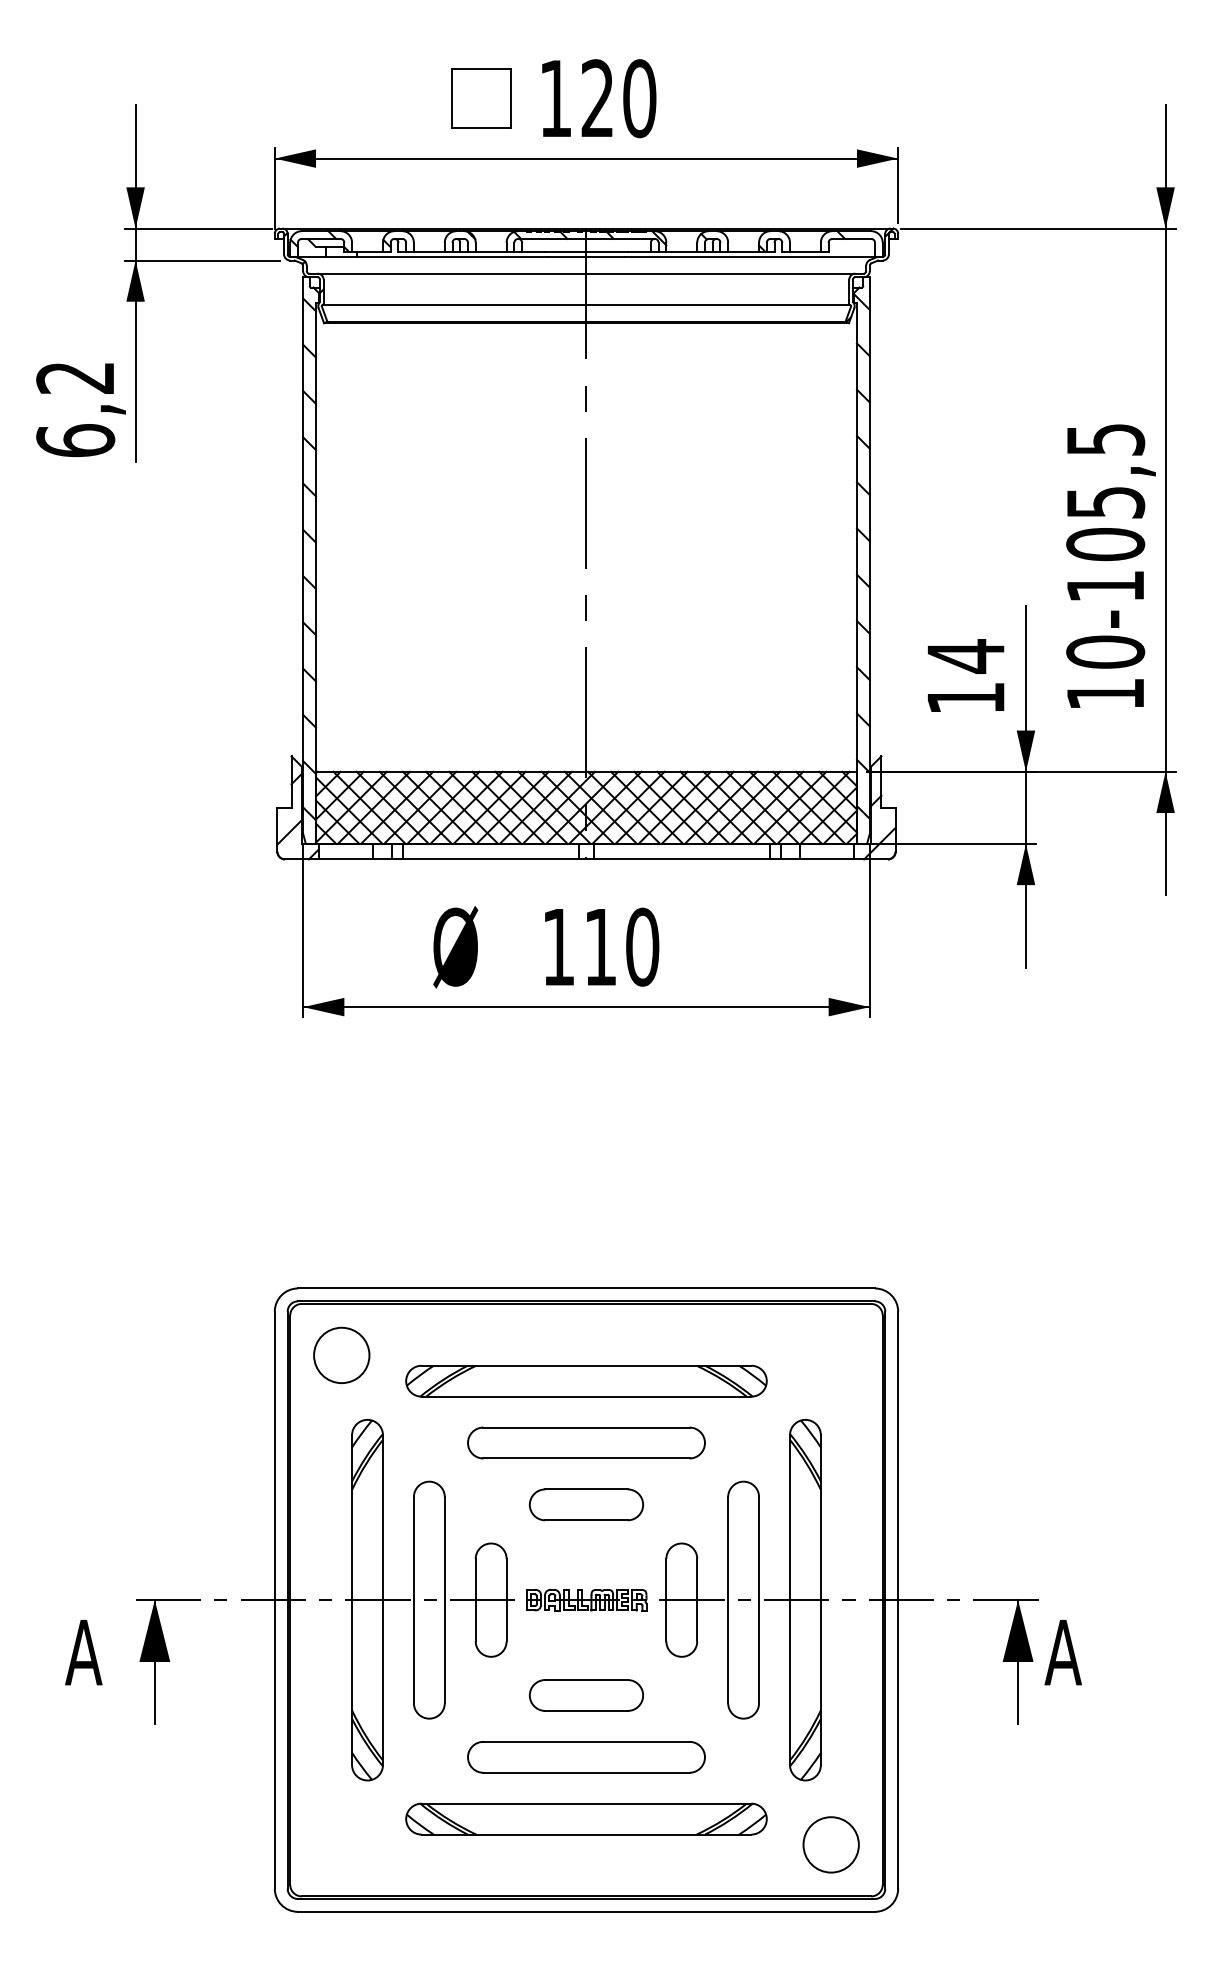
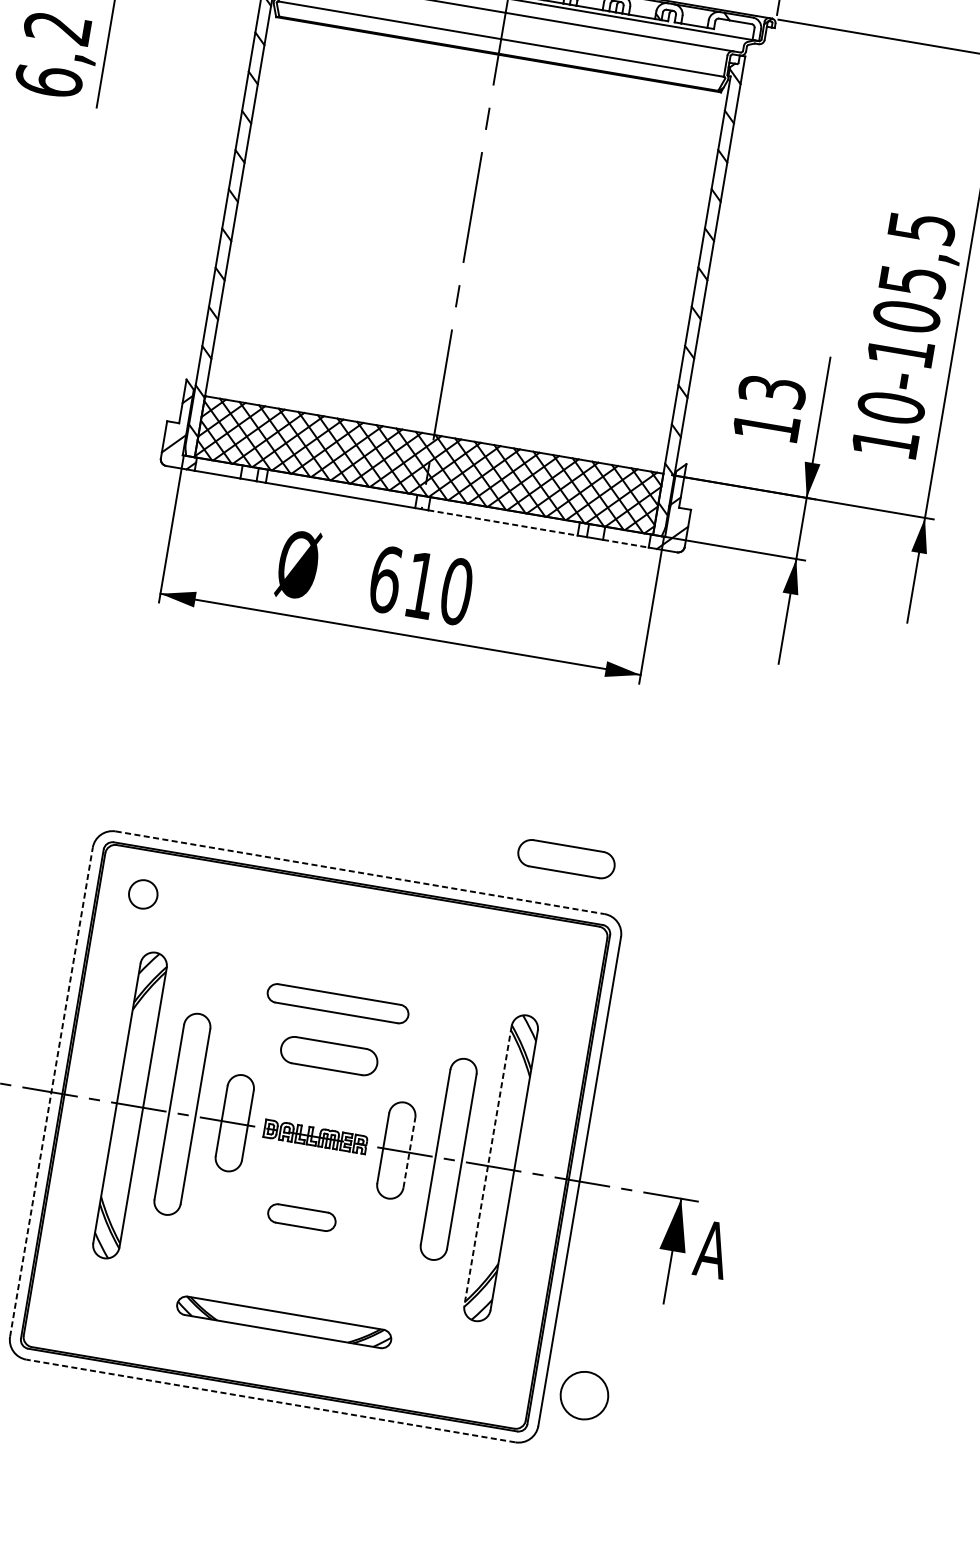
text: (965, 656) -> (771, 391), 14 -> 13
line: (682, 859) -> (503, 523), solid -> dashed
line: (827, 859) -> (625, 543), solid -> dashed
text: (558, 946) -> (385, 578), 110 -> 610
part: (819, 1232) -> (565, 858), added
line: (586, 1288) -> (360, 872), solid -> dashed
circle: (341, 1355) -> (143, 894), size x0.6
part: (586, 1380) -> (347, 950), removed
part: (586, 1442) -> (338, 1003), size x0.7
line: (697, 1599) -> (409, 1152), solid -> dashed
line: (274, 1600) -> (51, 1092), solid -> dashed
line: (789, 1600) -> (487, 1166), solid -> dashed
part: (586, 1695) -> (301, 1217), size x0.7
part: (586, 1757) -> (293, 1270), removed
part: (586, 1818) -> (284, 1321), size x0.7
circle: (830, 1844) -> (583, 1395), moved
line: (586, 1911) -> (270, 1400), solid -> dashed

